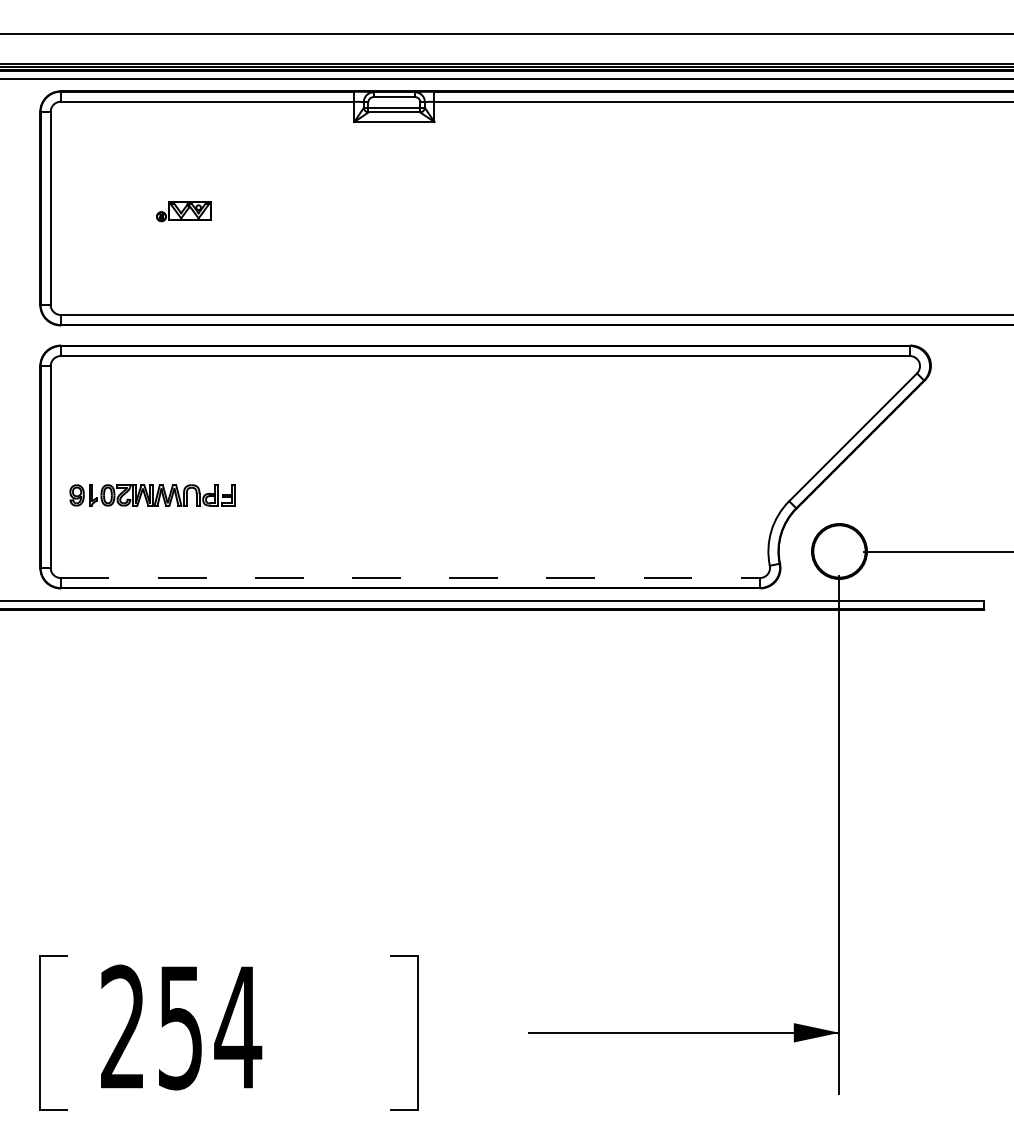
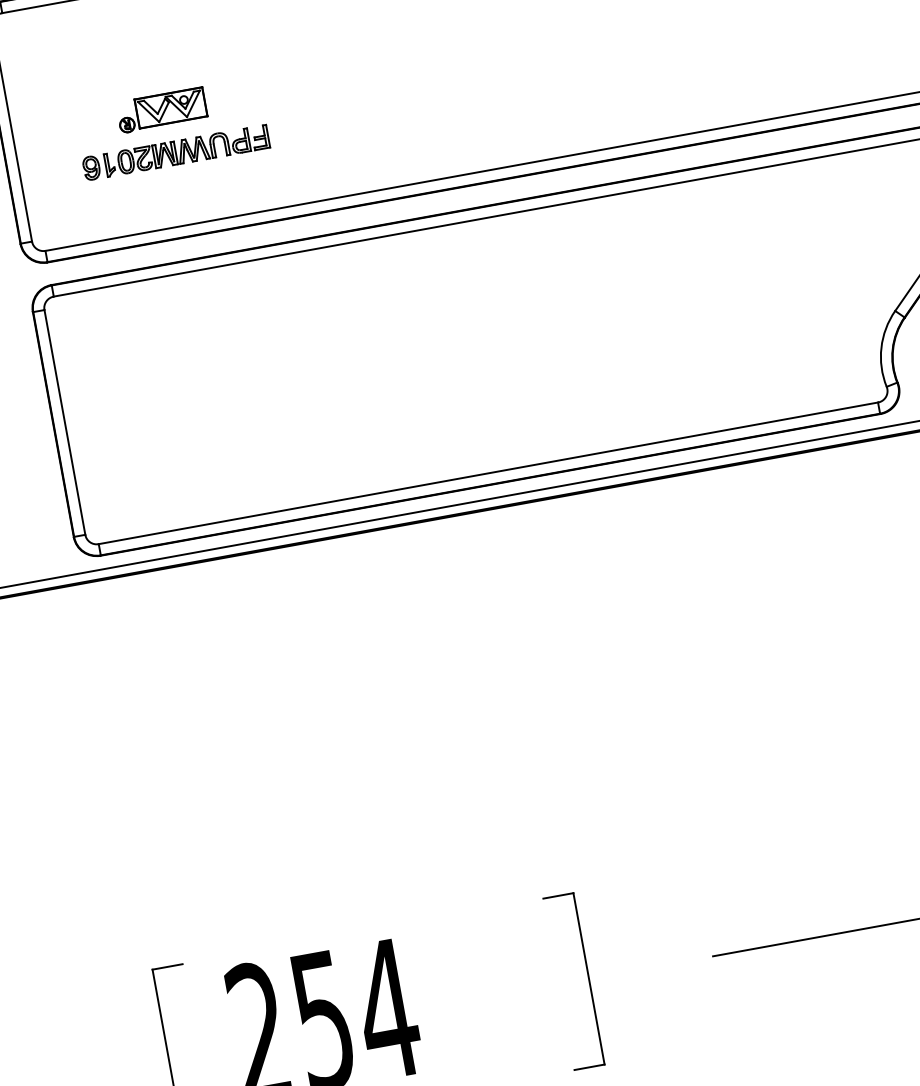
part: (183, 211) -> (161, 110), size x1.43
part: (152, 495) -> (175, 152), moved
line: (410, 578) -> (488, 473), dashed -> solid

